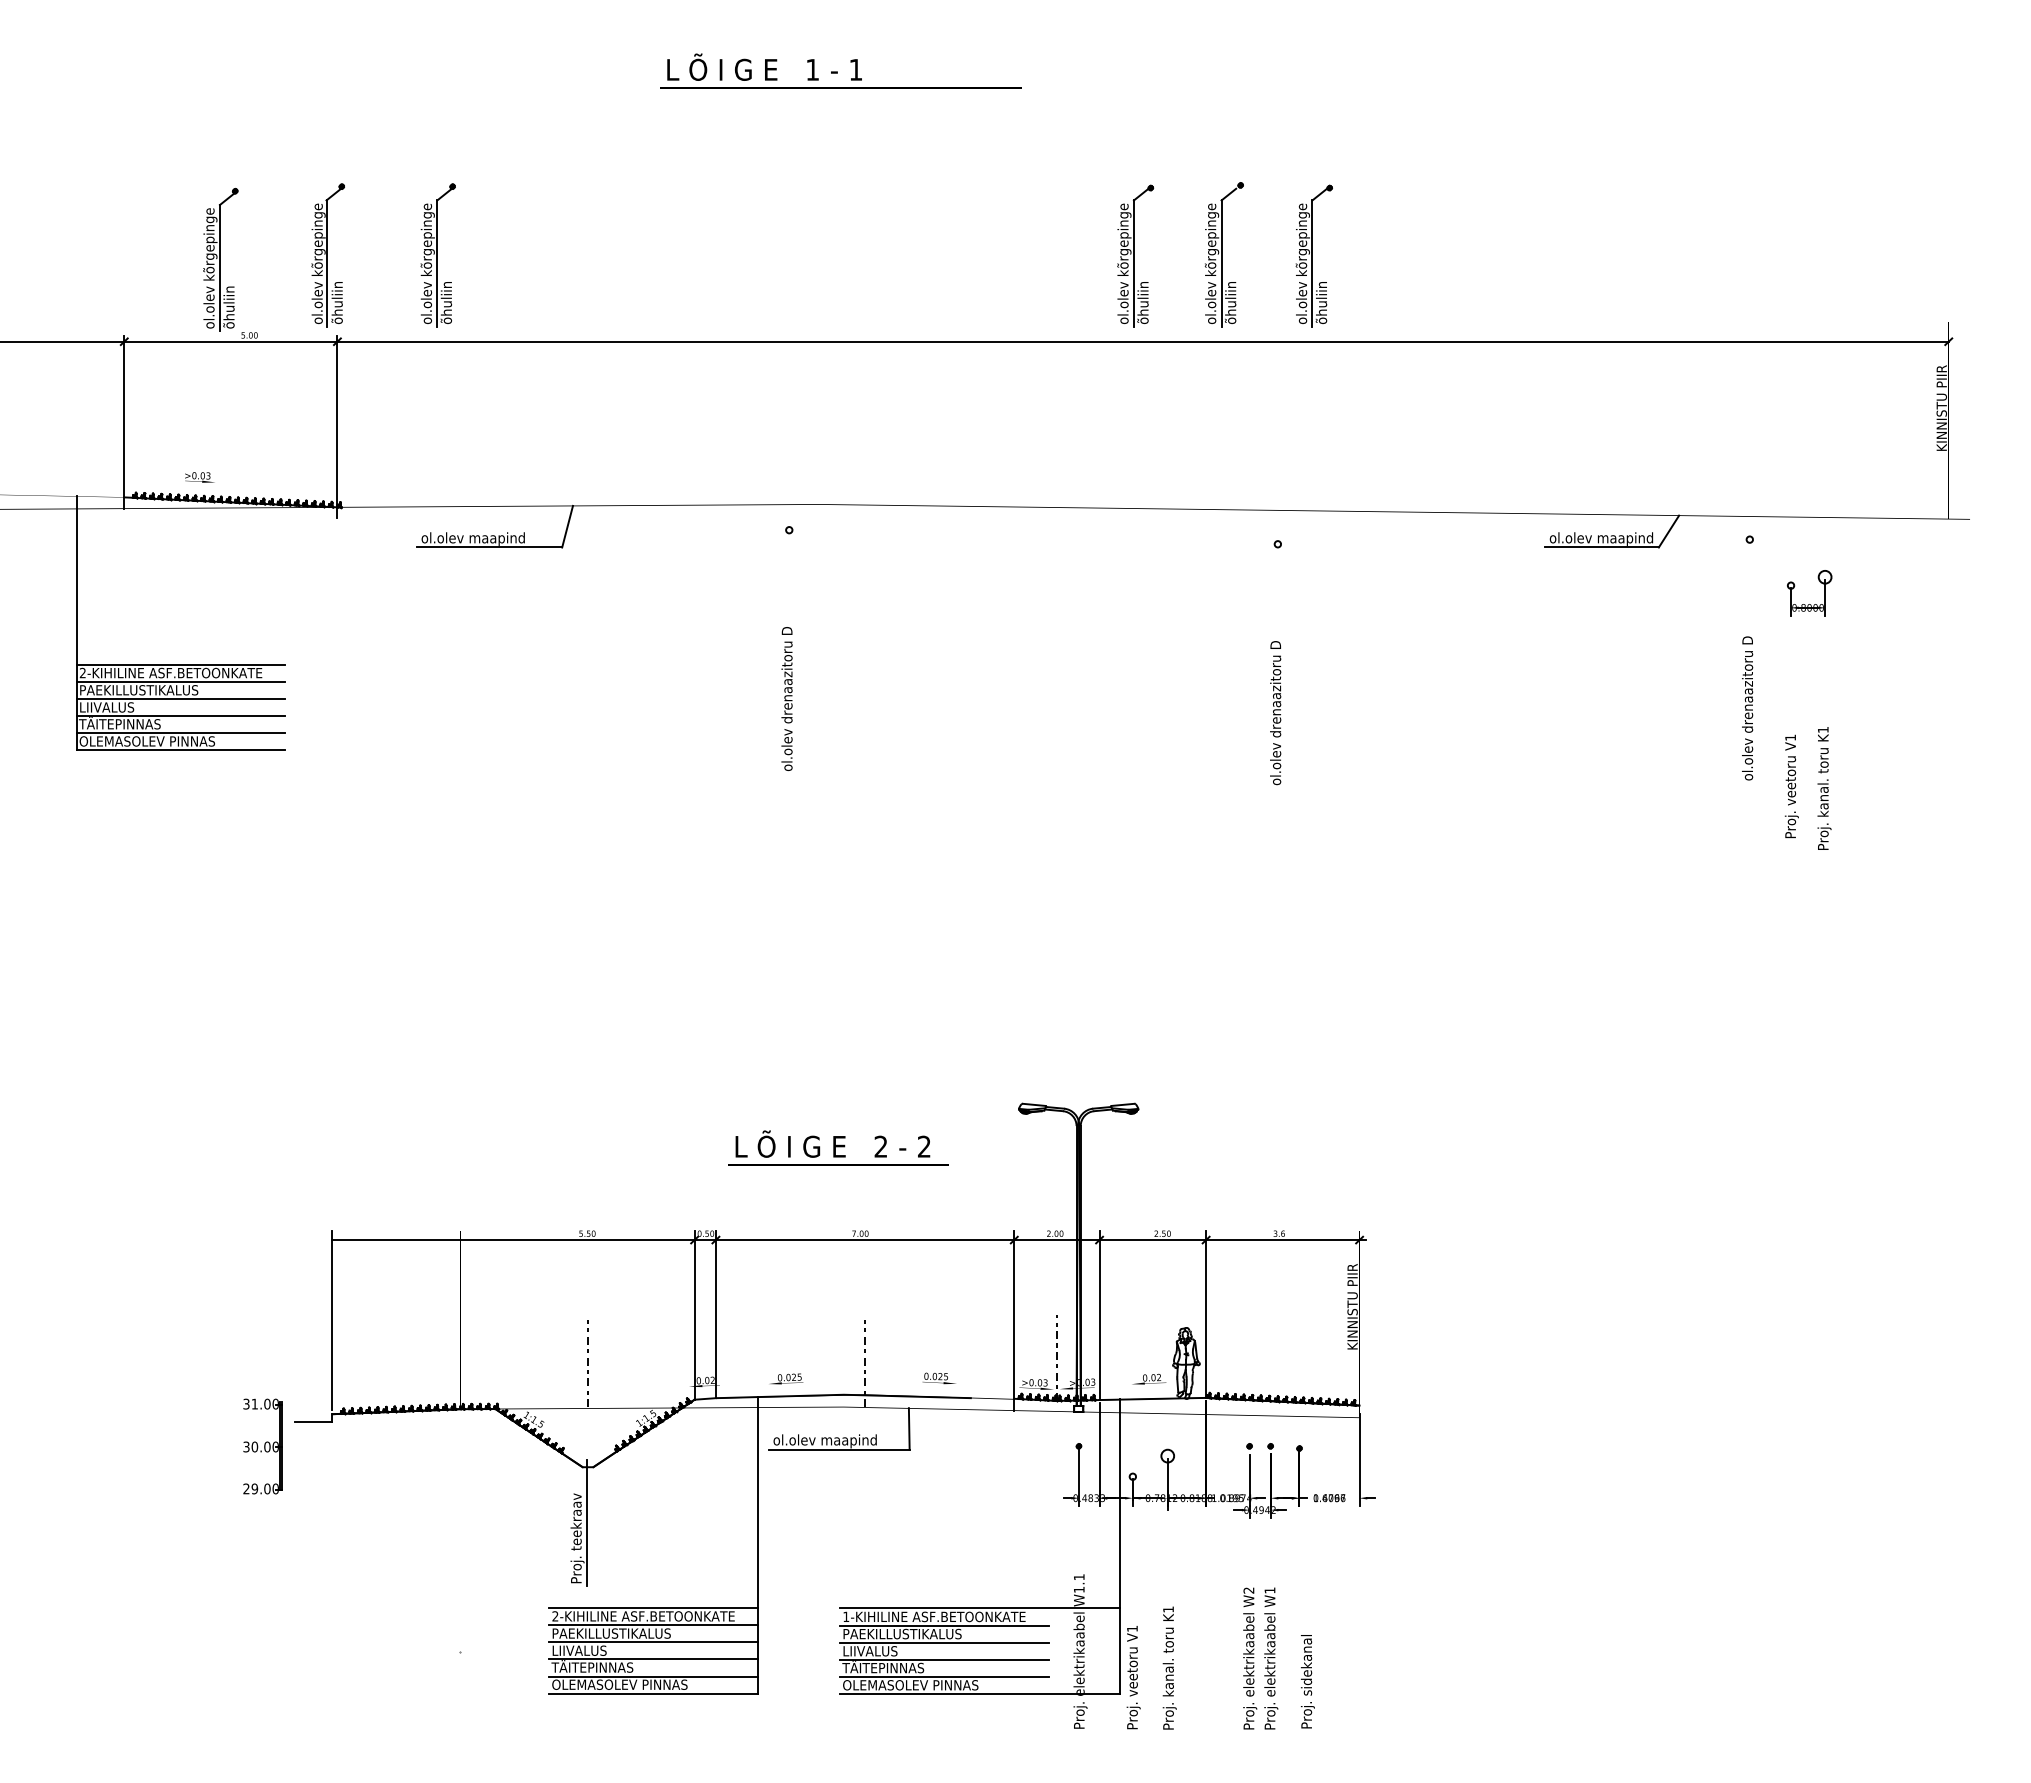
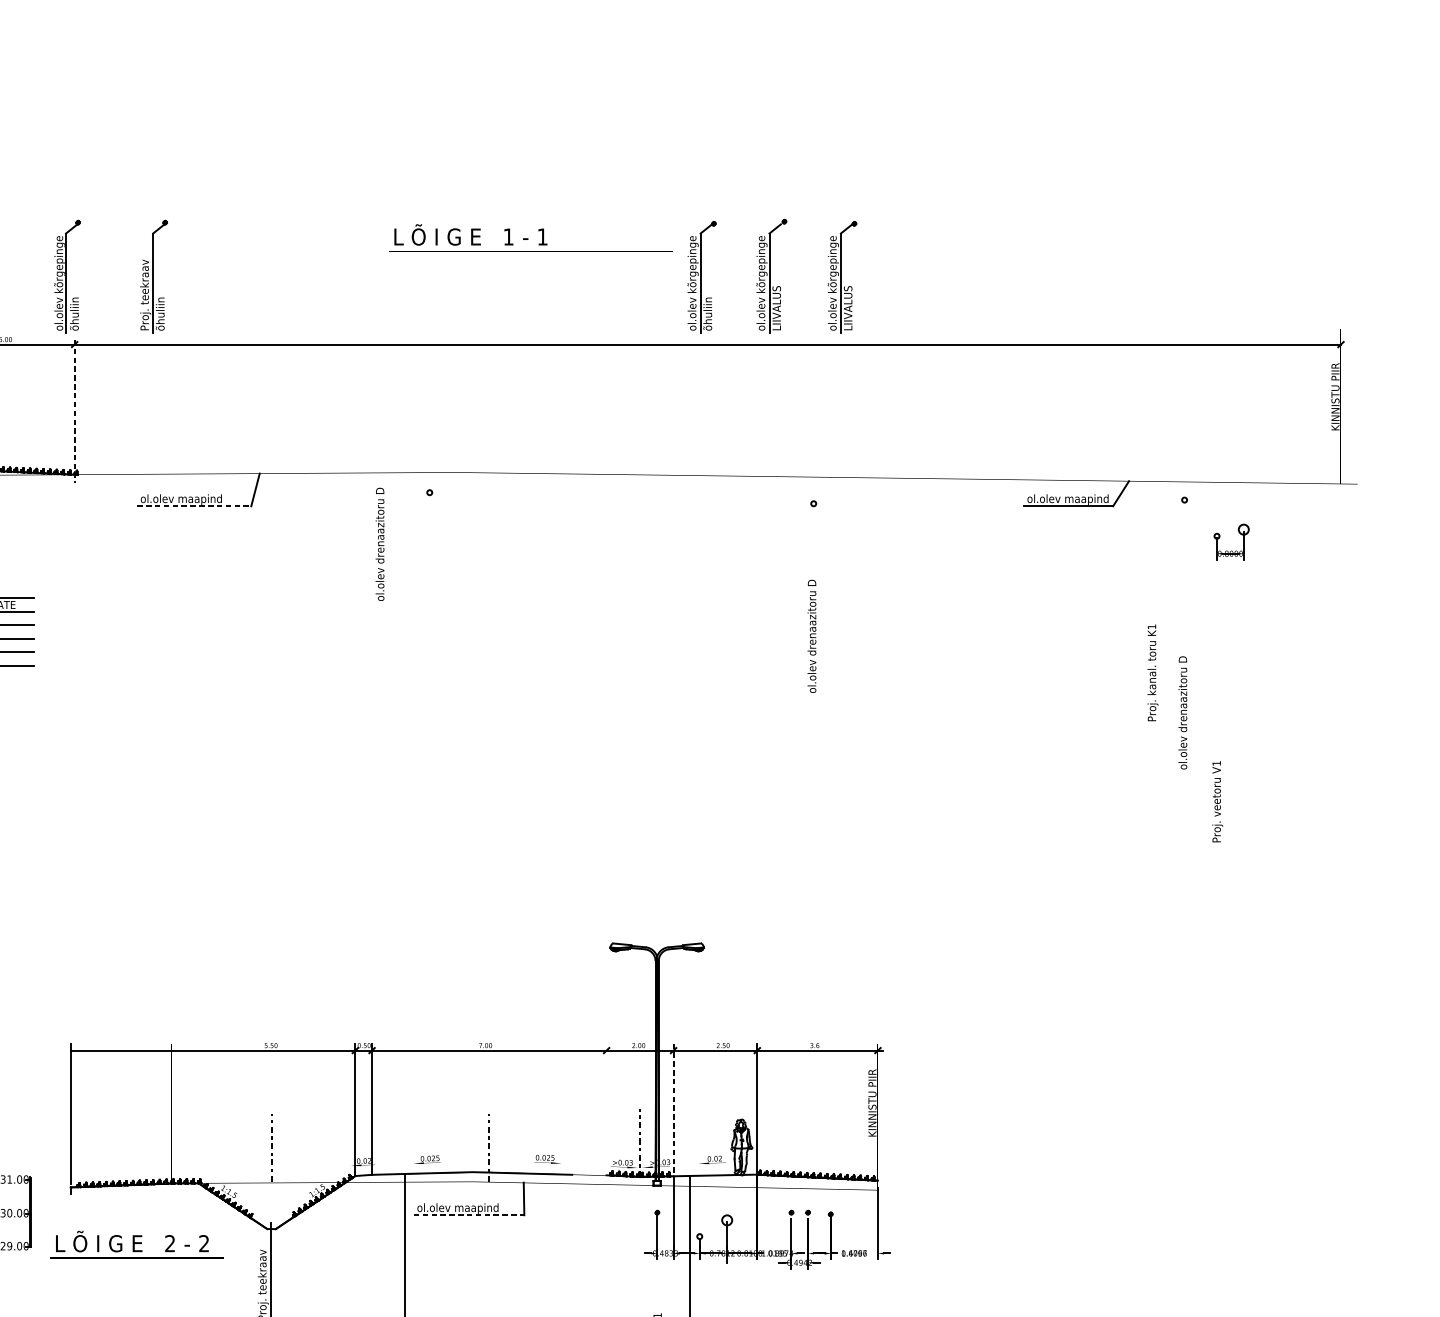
text: (840, 70) -> (530, 237), moved
text: (427, 263) -> (145, 283), ol.olev kõrgepinge -> Proj. teekraav
text: (1230, 295) -> (776, 308), õhuliin -> LIIVALUS
text: (1321, 295) -> (848, 308), õhuliin -> LIIVALUS
line: (337, 427) -> (74, 411), solid -> dashed
line: (489, 547) -> (194, 506), solid -> dashed
text: (786, 698) -> (379, 544), moved
text: (1747, 708) -> (1182, 712), moved
text: (1791, 786) -> (1217, 801), moved
text: (1824, 788) -> (1152, 672), moved
text: (838, 1147) -> (136, 1244), moved
line: (1099, 1316) -> (673, 1110), solid -> dashed
line: (1014, 1320) -> (606, 1113), removed
line: (313, 1422) -> (55, 1193), removed
line: (839, 1449) -> (469, 1215), solid -> dashed

